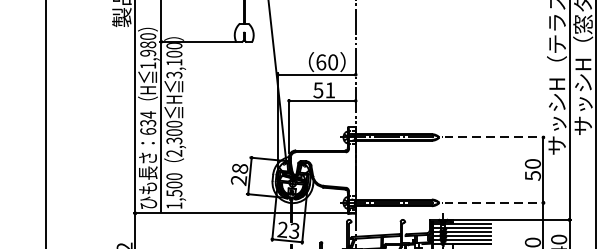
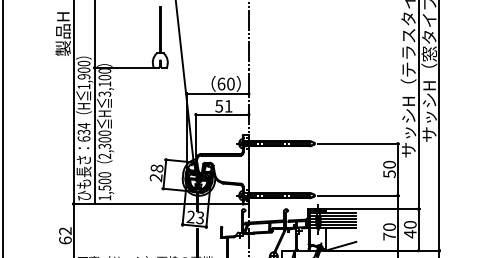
text: (148, 43) -> (84, 69), 1,980 -> 1,900
line: (495, 137) -> (359, 143), dashed -> solid
line: (495, 202) -> (359, 195), dashed -> solid

